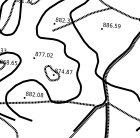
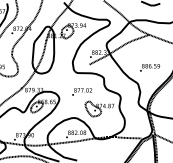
text: (110, 26) -> (149, 67), moved

